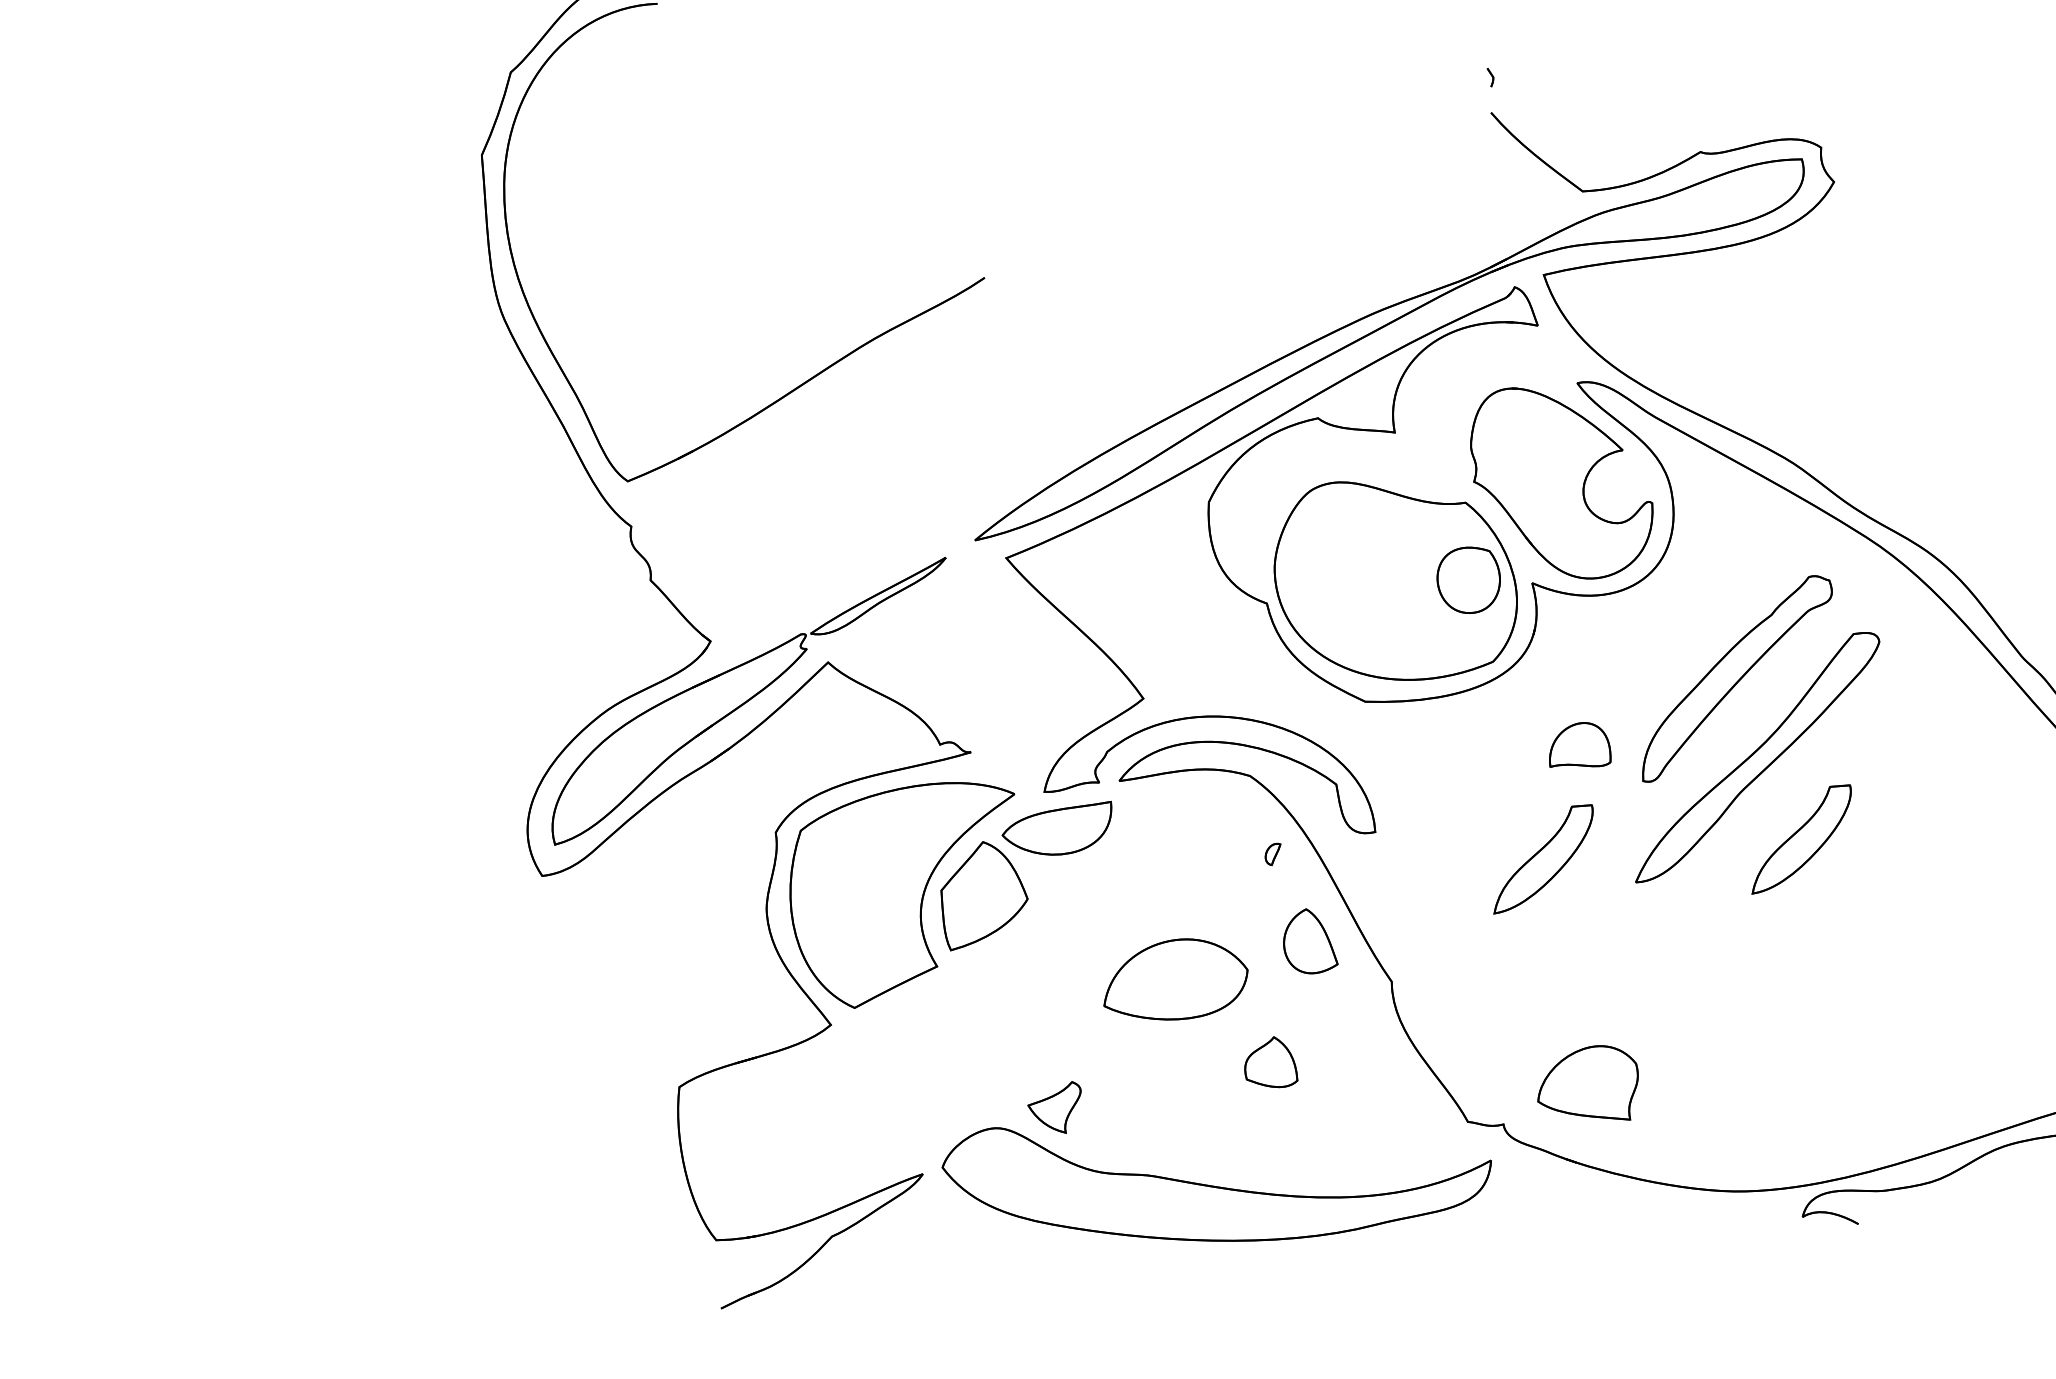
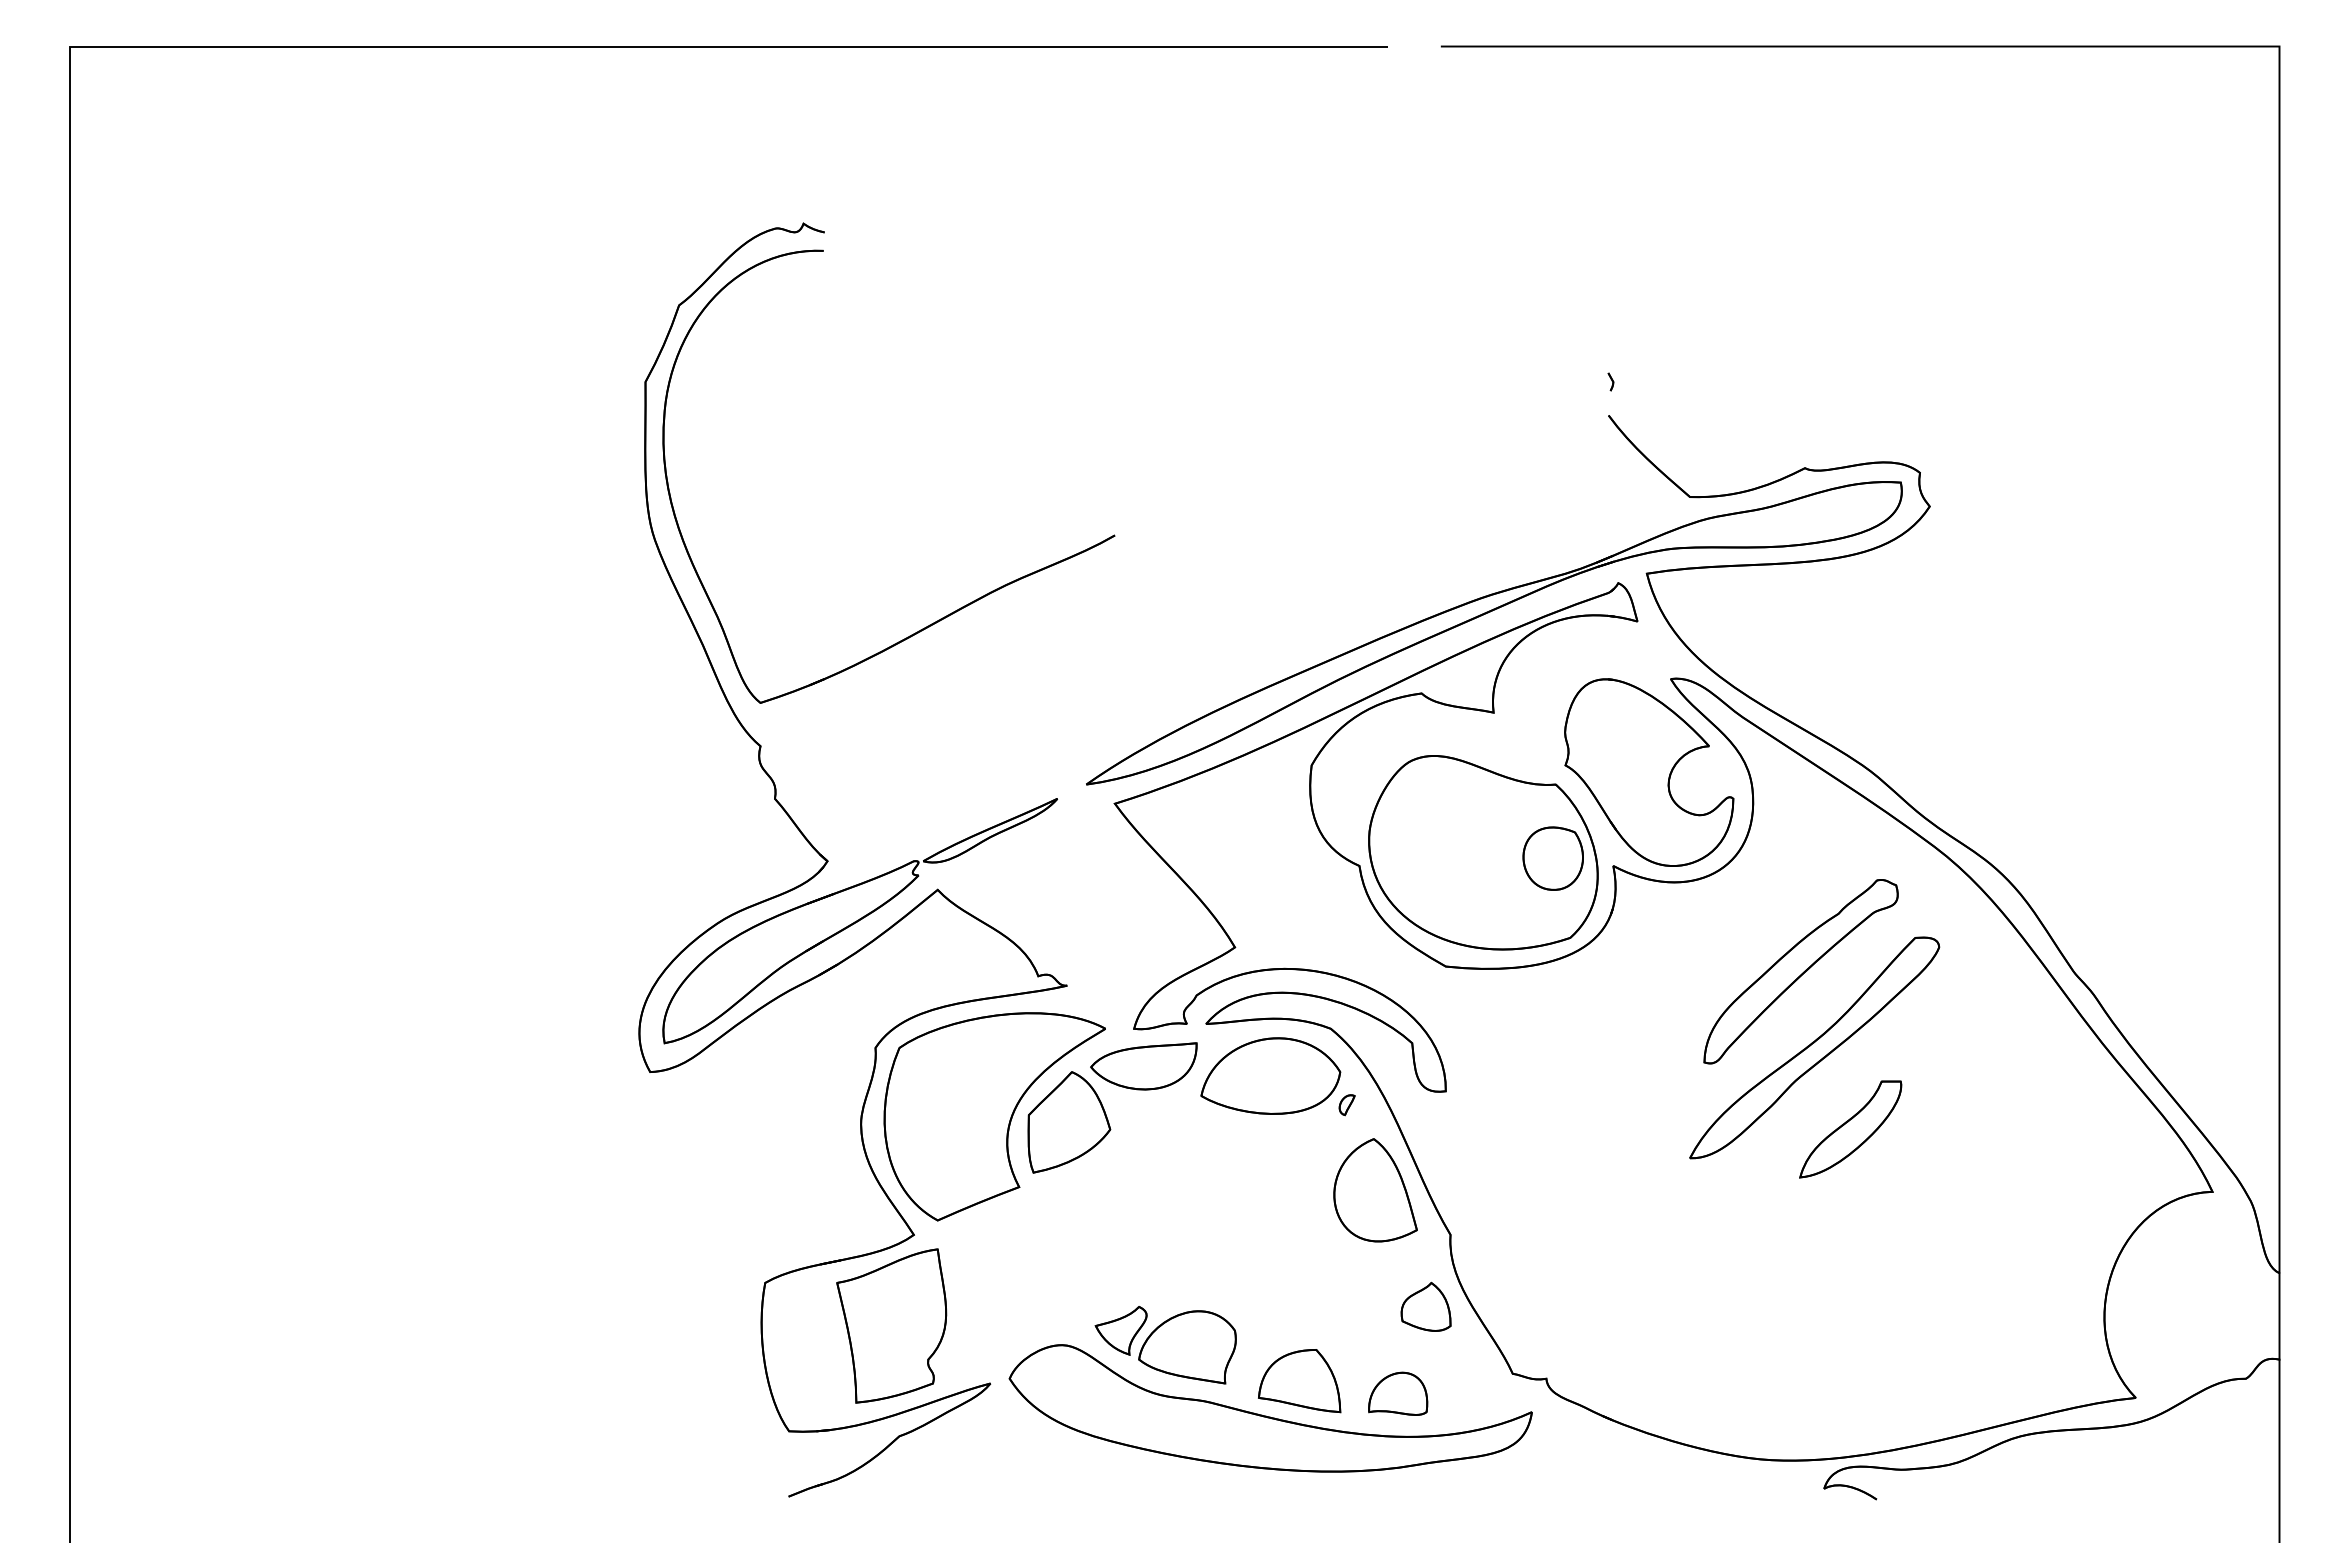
part: (1579, 745) -> (1398, 1393), moved
part: (1543, 859) -> (1603, 1129), removed
part: (1309, 941) -> (1375, 1190), size x1.67
part: (1174, 979) -> (1270, 1075), moved
part: (1269, 1062) -> (1425, 1306), moved
part: (1587, 1085) -> (1187, 1347), moved
part: (814, 1121) -> (891, 1325), added
part: (1245, 1147) -> (1299, 1381), added

